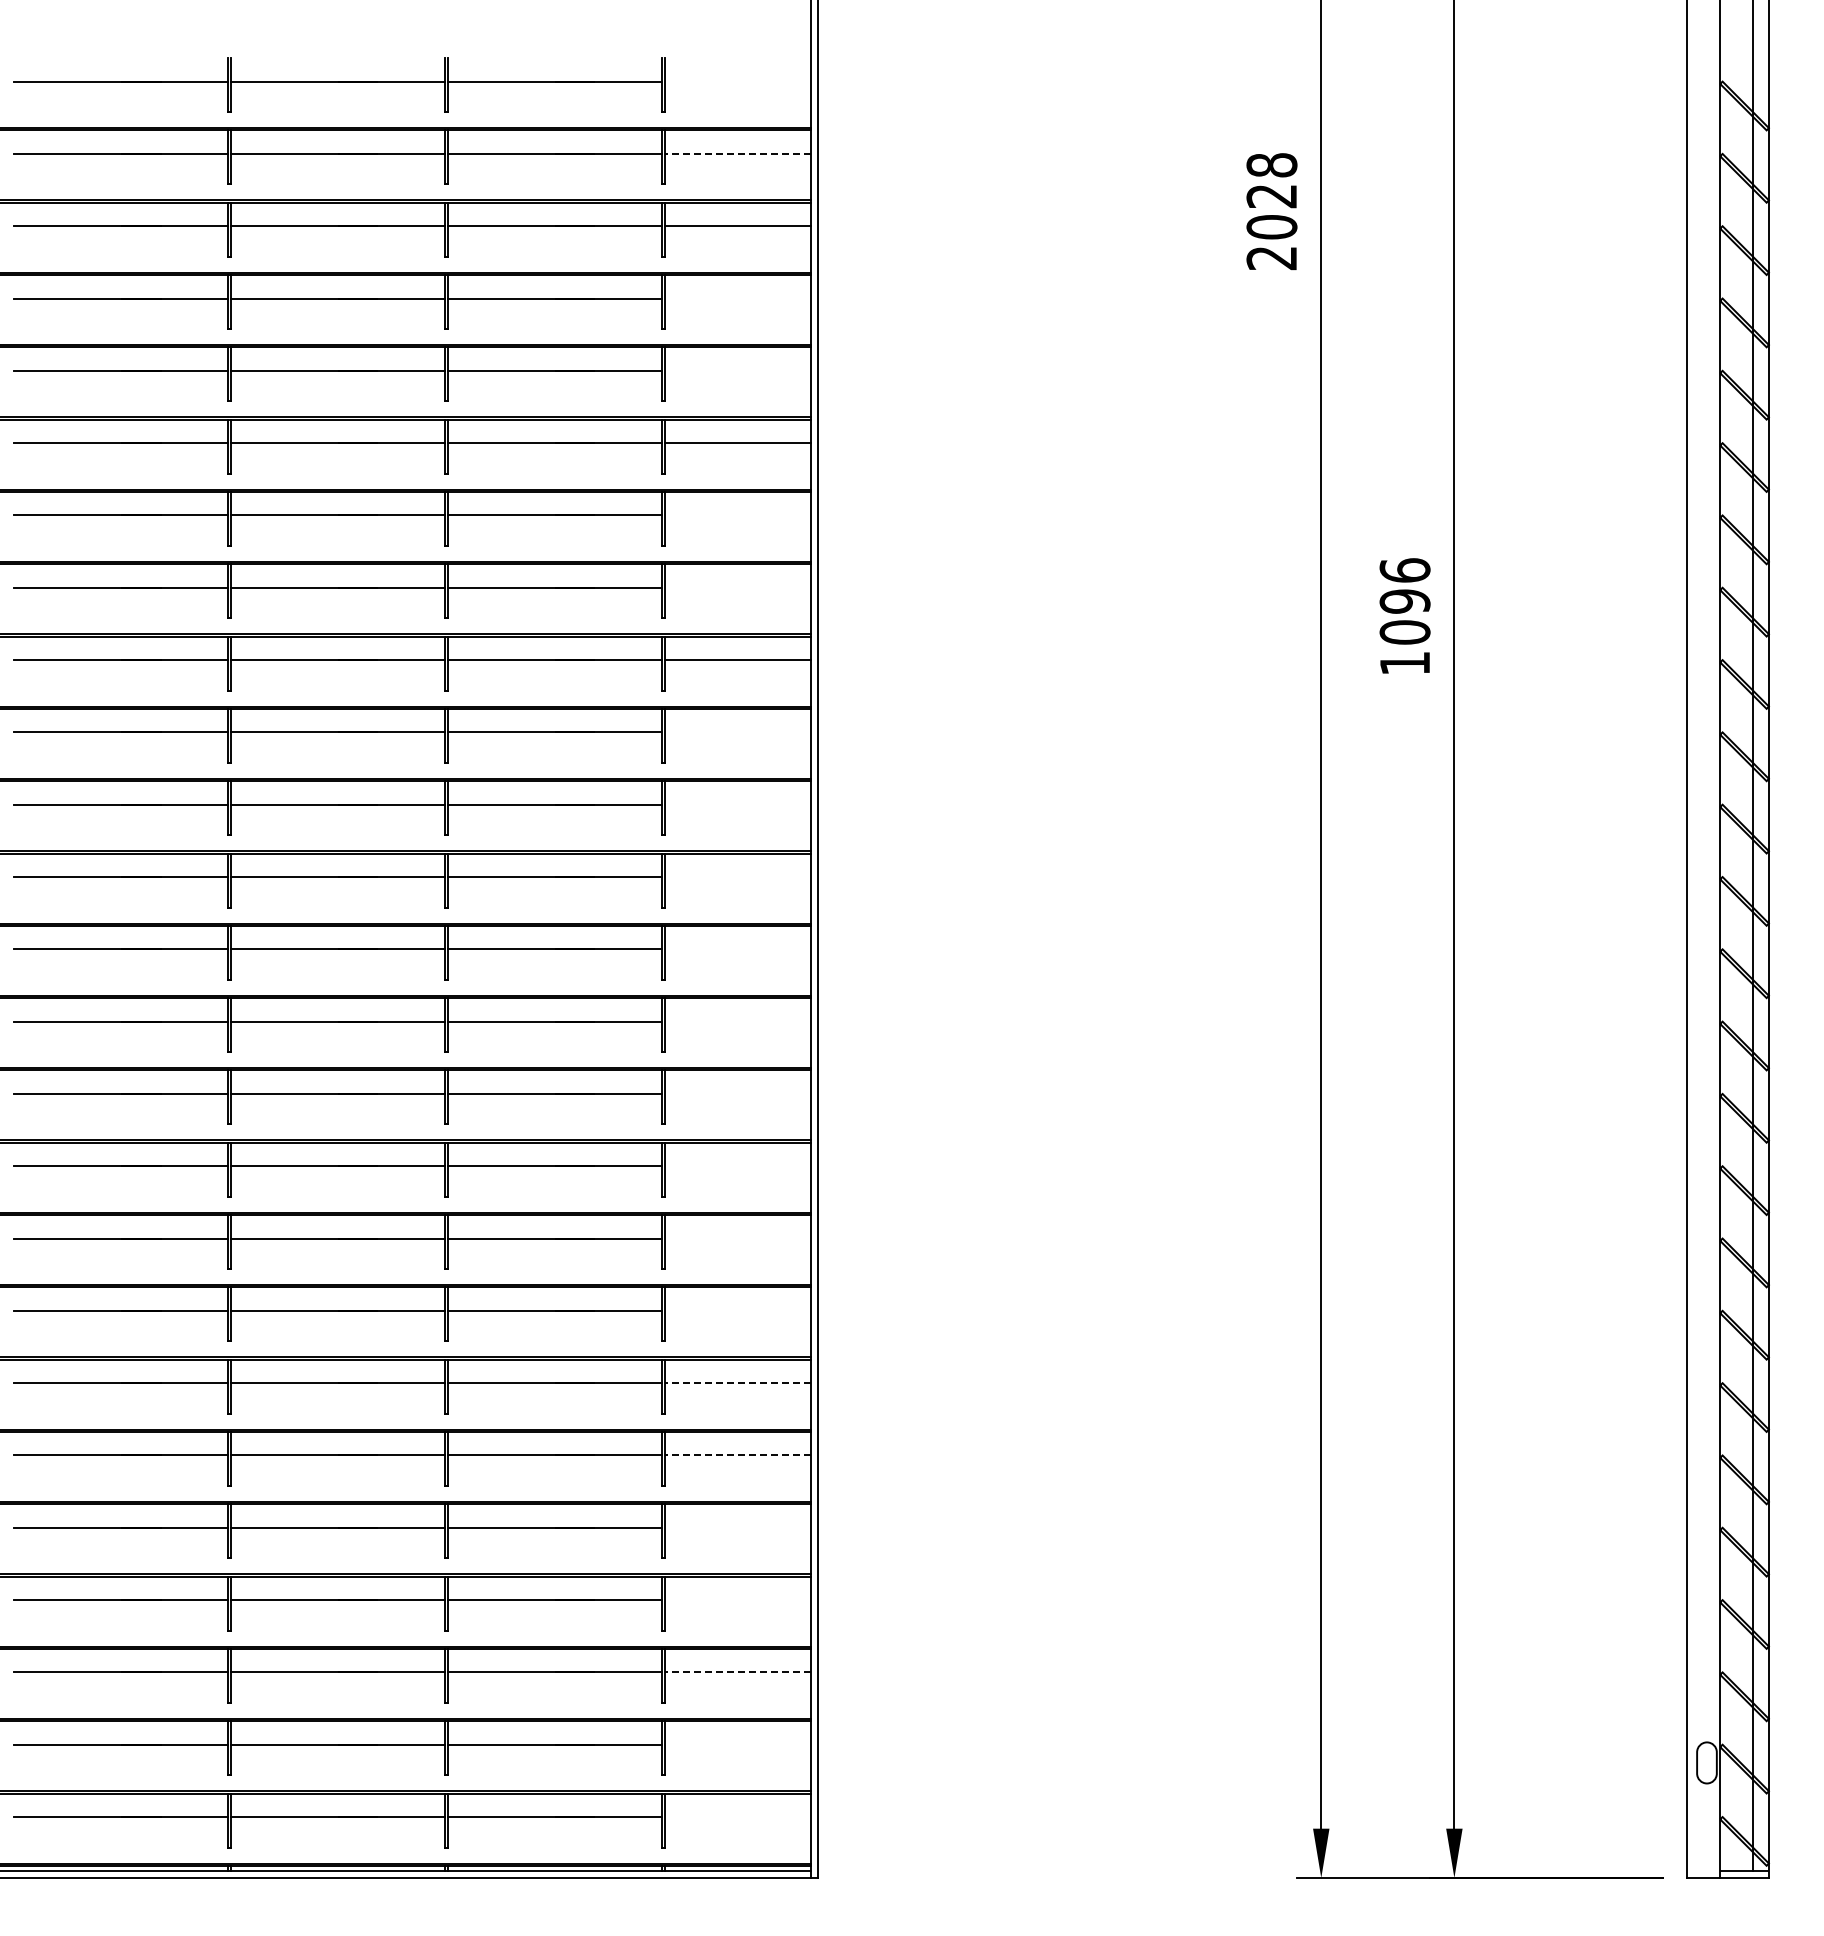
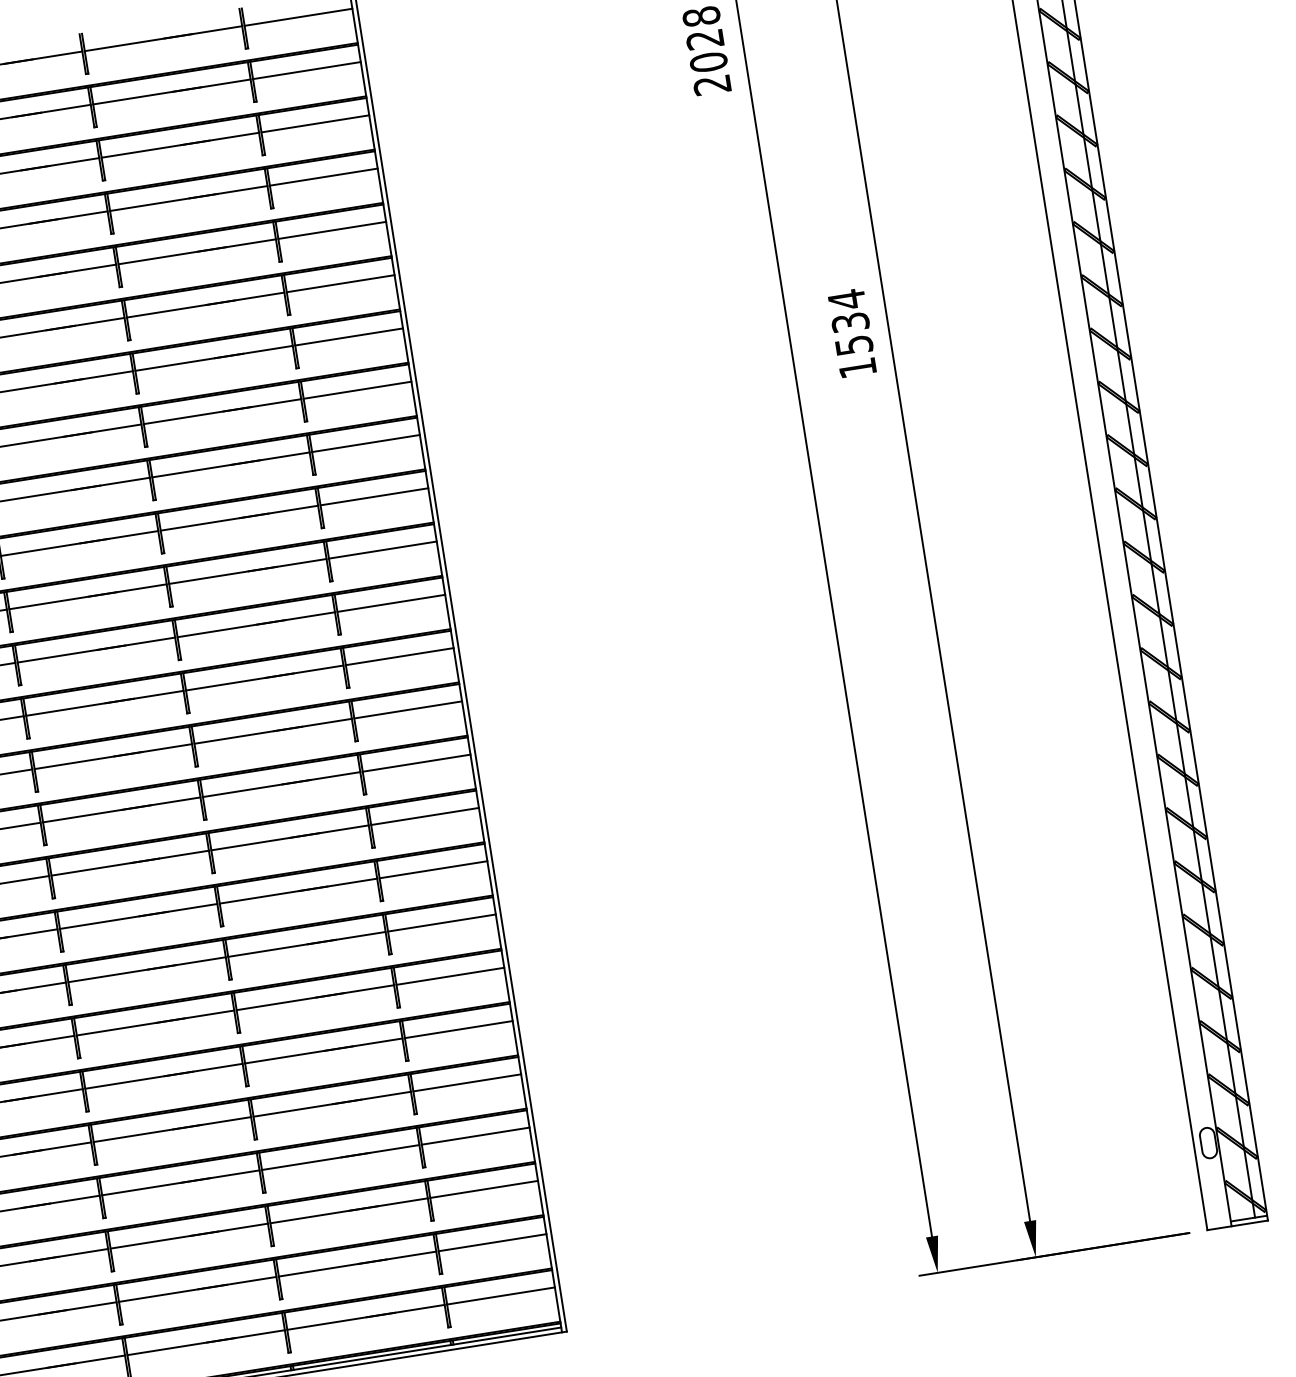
line: (738, 81) -> (298, 17), added
line: (737, 153) -> (306, 70), dashed -> solid
line: (738, 298) -> (324, 177), added
line: (738, 370) -> (332, 230), added
line: (738, 515) -> (349, 336), added
line: (738, 587) -> (357, 390), added
text: (1404, 600) -> (849, 321), 1096 -> 1534
line: (738, 732) -> (374, 496), added
line: (738, 804) -> (383, 549), added
line: (738, 877) -> (391, 603), added
line: (738, 949) -> (399, 656), added
line: (738, 1021) -> (408, 709), added
line: (738, 1093) -> (416, 762), added
line: (738, 1166) -> (425, 816), added
line: (738, 1238) -> (433, 869), added
line: (738, 1310) -> (442, 922), added
line: (737, 1383) -> (449, 976), dashed -> solid
line: (737, 1455) -> (458, 1029), dashed -> solid
line: (738, 1527) -> (467, 1082), added
line: (738, 1600) -> (475, 1136), added
line: (737, 1672) -> (483, 1189), dashed -> solid
line: (738, 1744) -> (492, 1242), added
line: (738, 1817) -> (501, 1296), added

